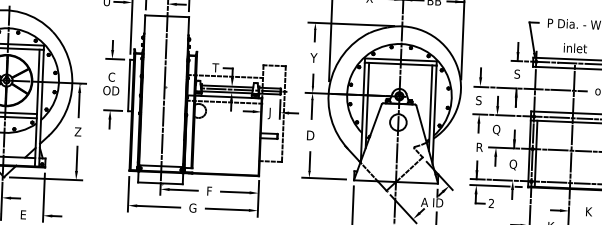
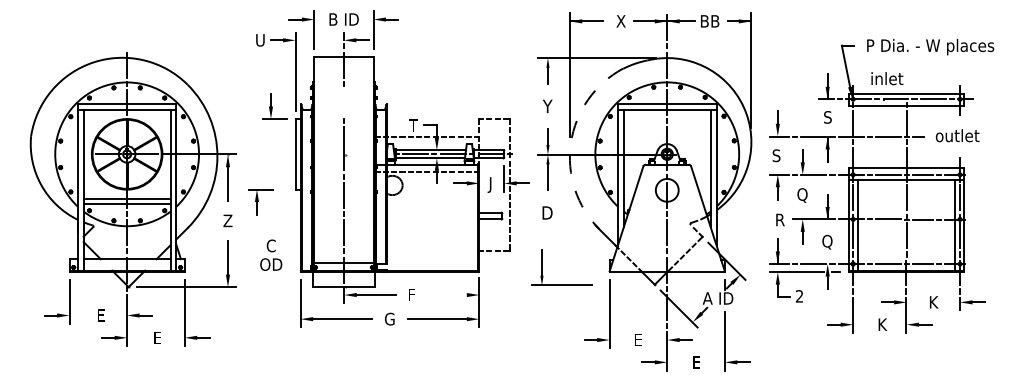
text: (575, 48) -> (887, 78), moved
line: (166, 49) -> (344, 102), removed
text: (111, 83) -> (271, 254), moved
arc: (329, 85) -> (570, 143), solid -> dashed
part: (112, 119) -> (260, 202), moved
part: (323, 177) -> (561, 284), moved
line: (234, 192) -> (446, 295), removed

